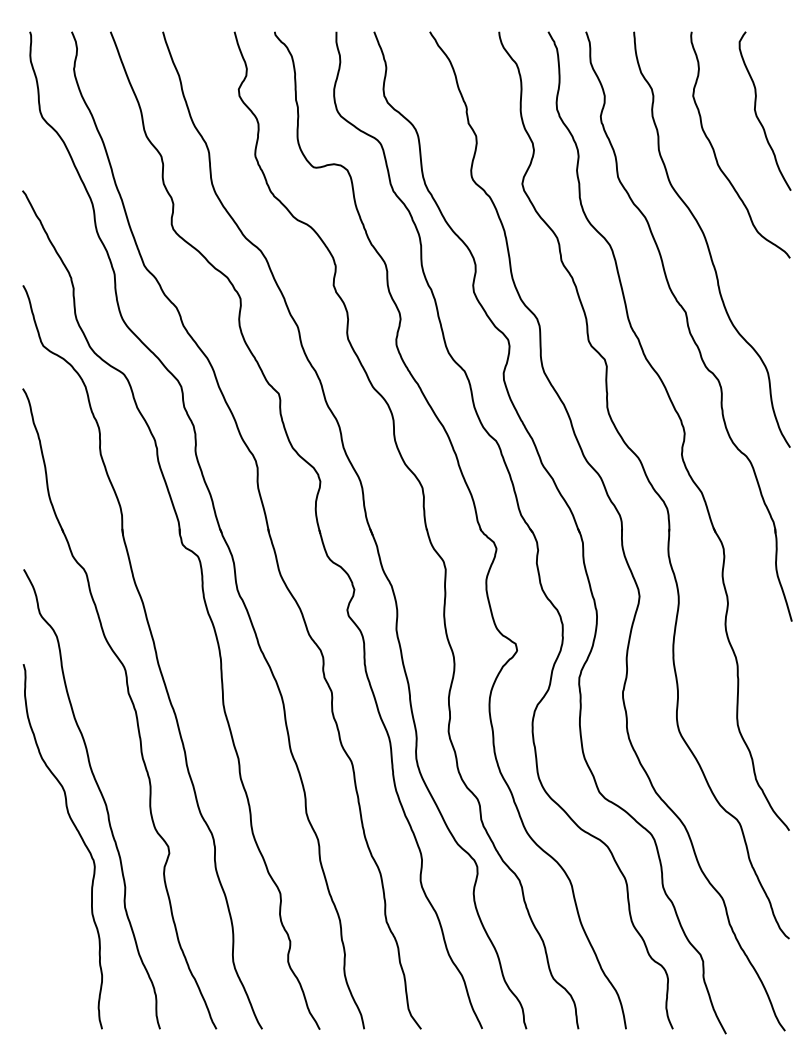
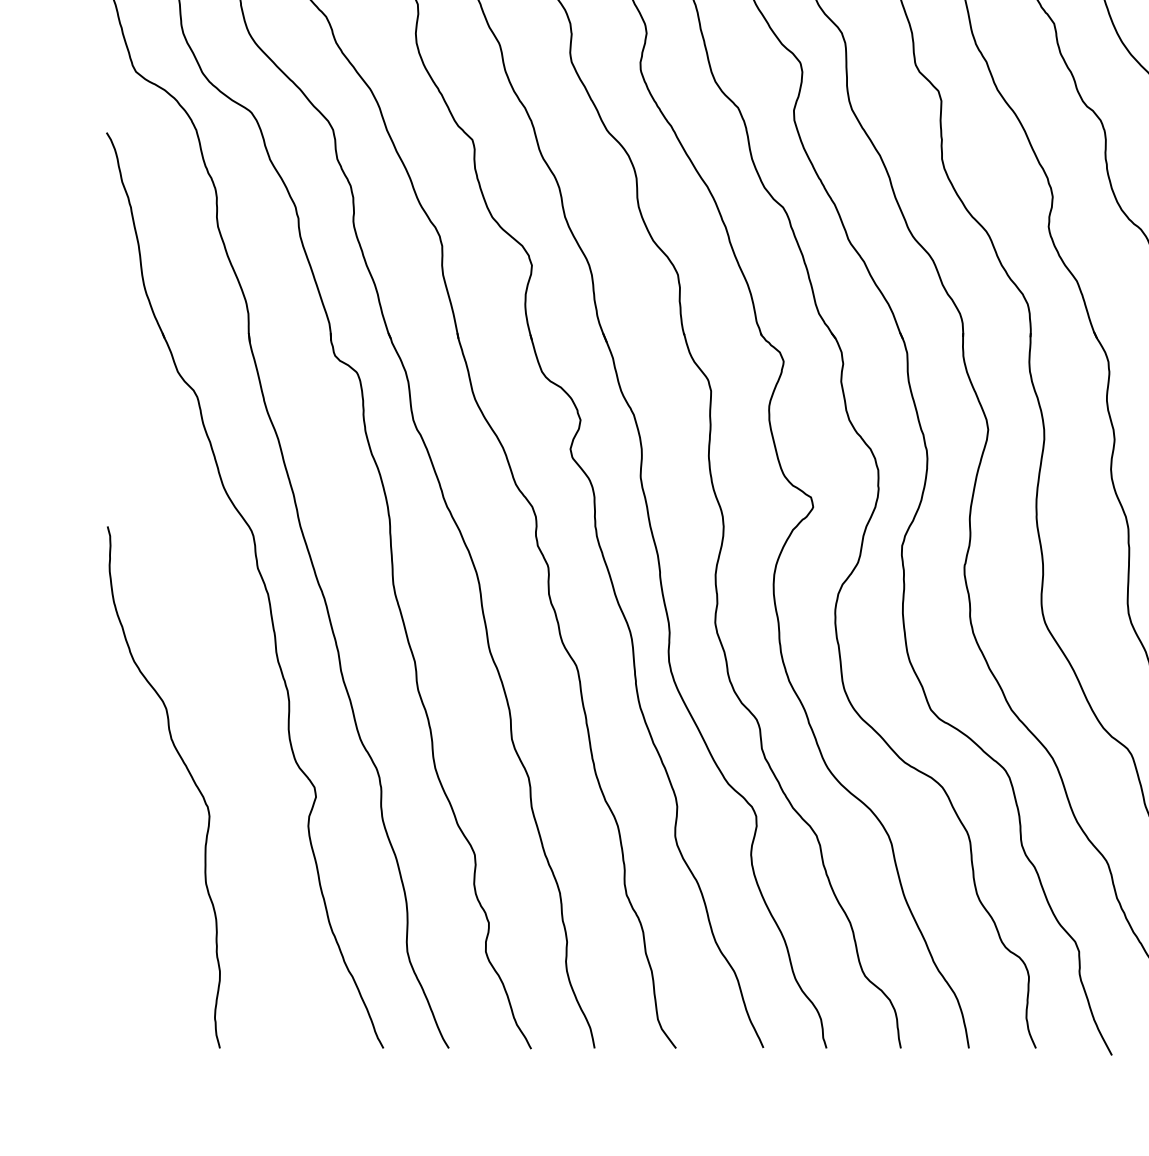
curve: (100, 794) -> (217, 712), removed

